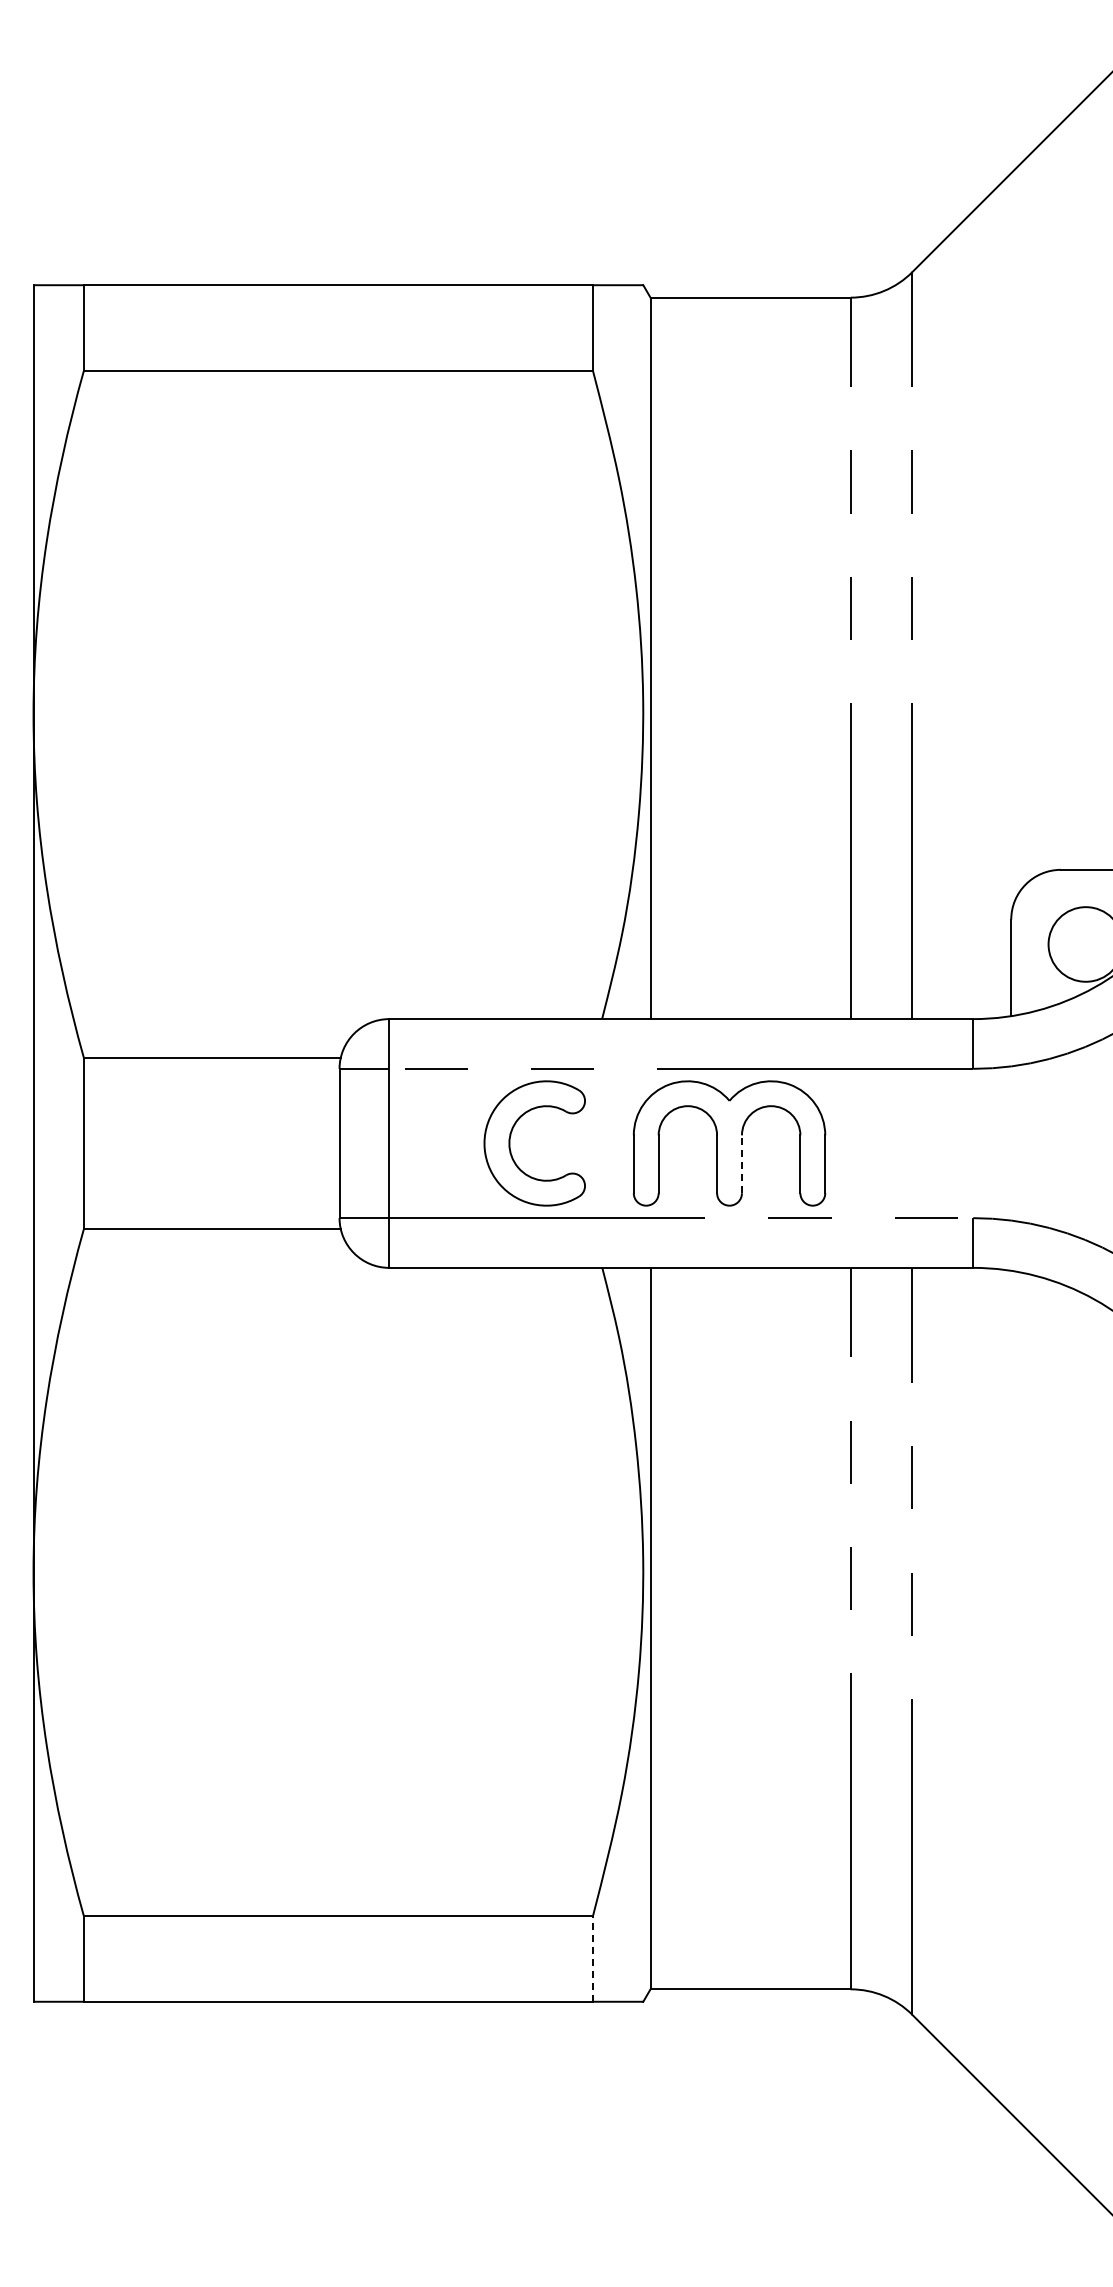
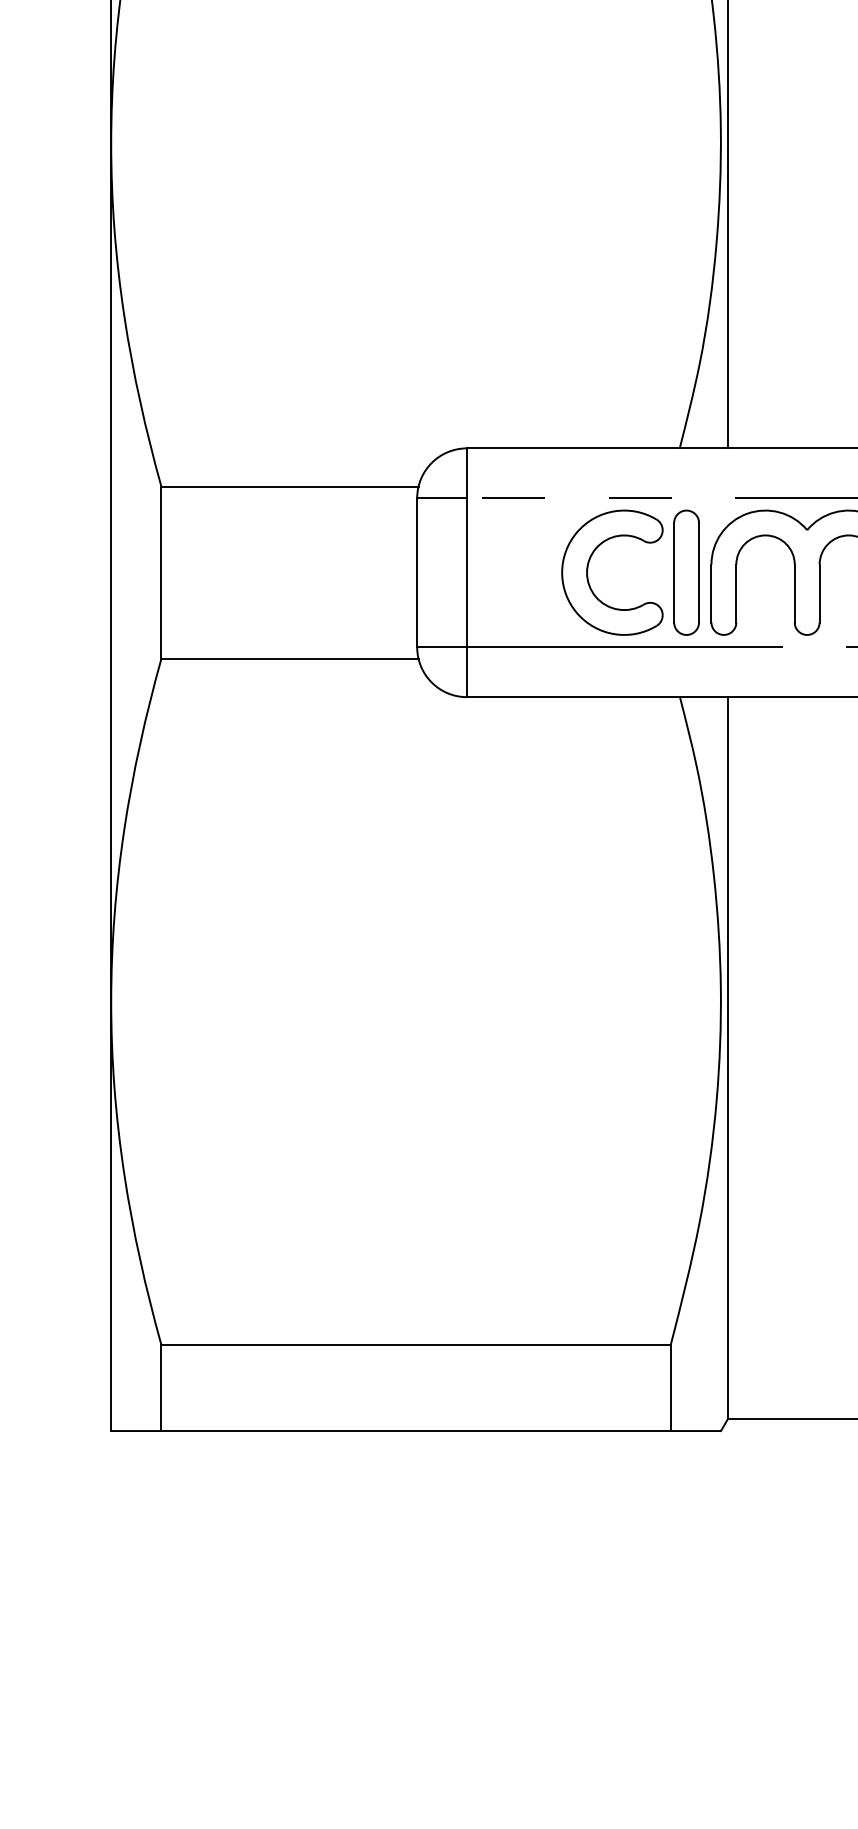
part: (608, 1143) -> (686, 572), added
line: (741, 1164) -> (819, 593), dashed -> solid
line: (593, 1958) -> (671, 1387), dashed -> solid

